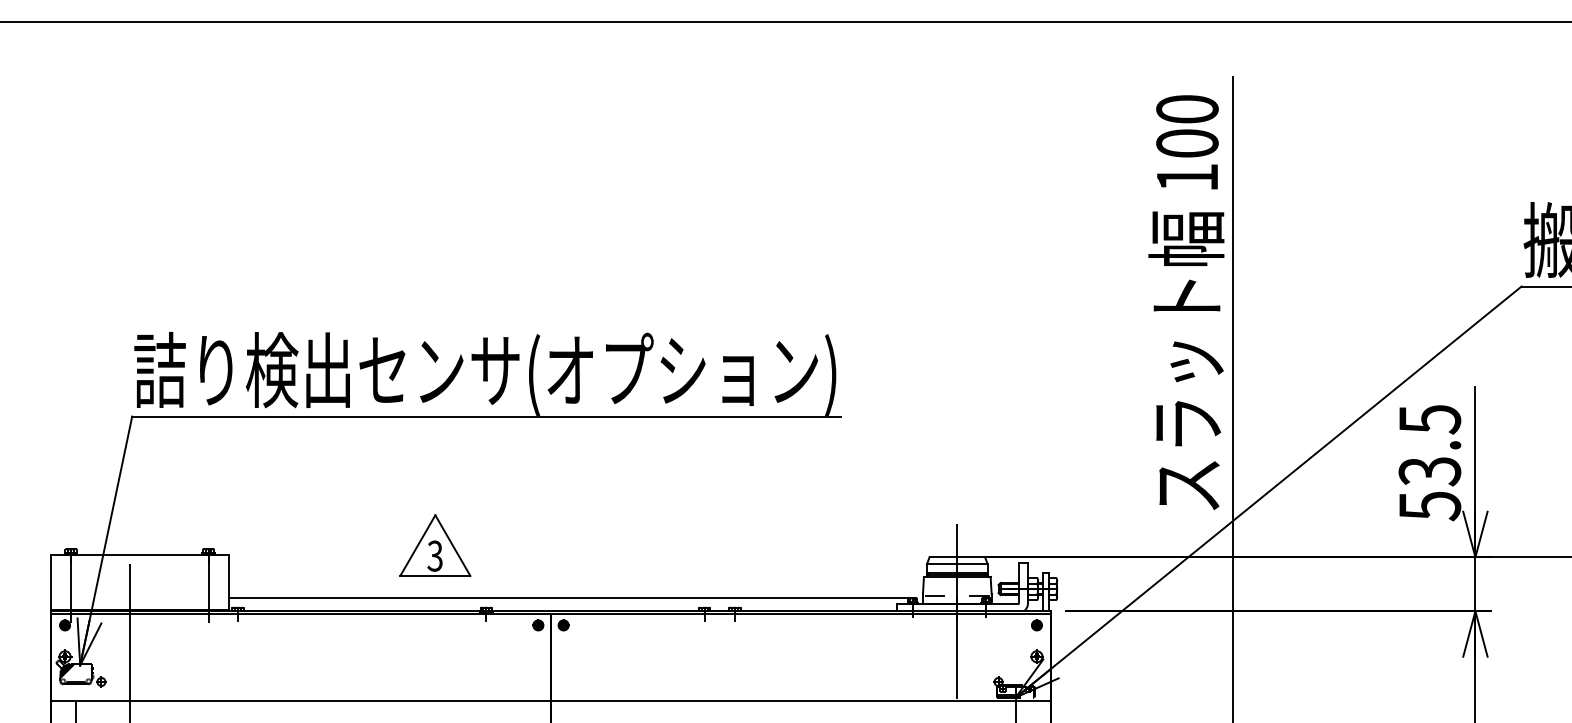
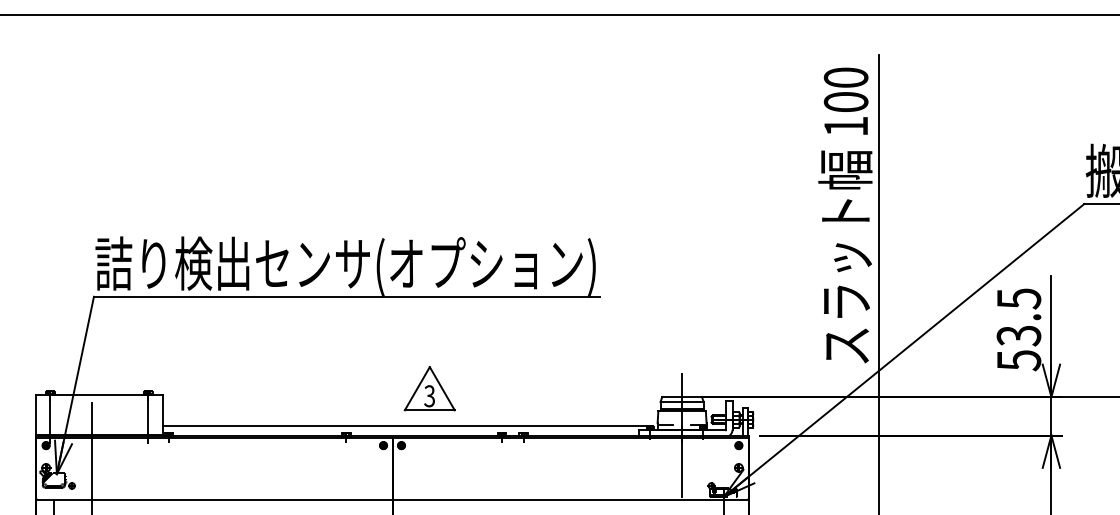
part: (435, 545) -> (429, 388), moved

